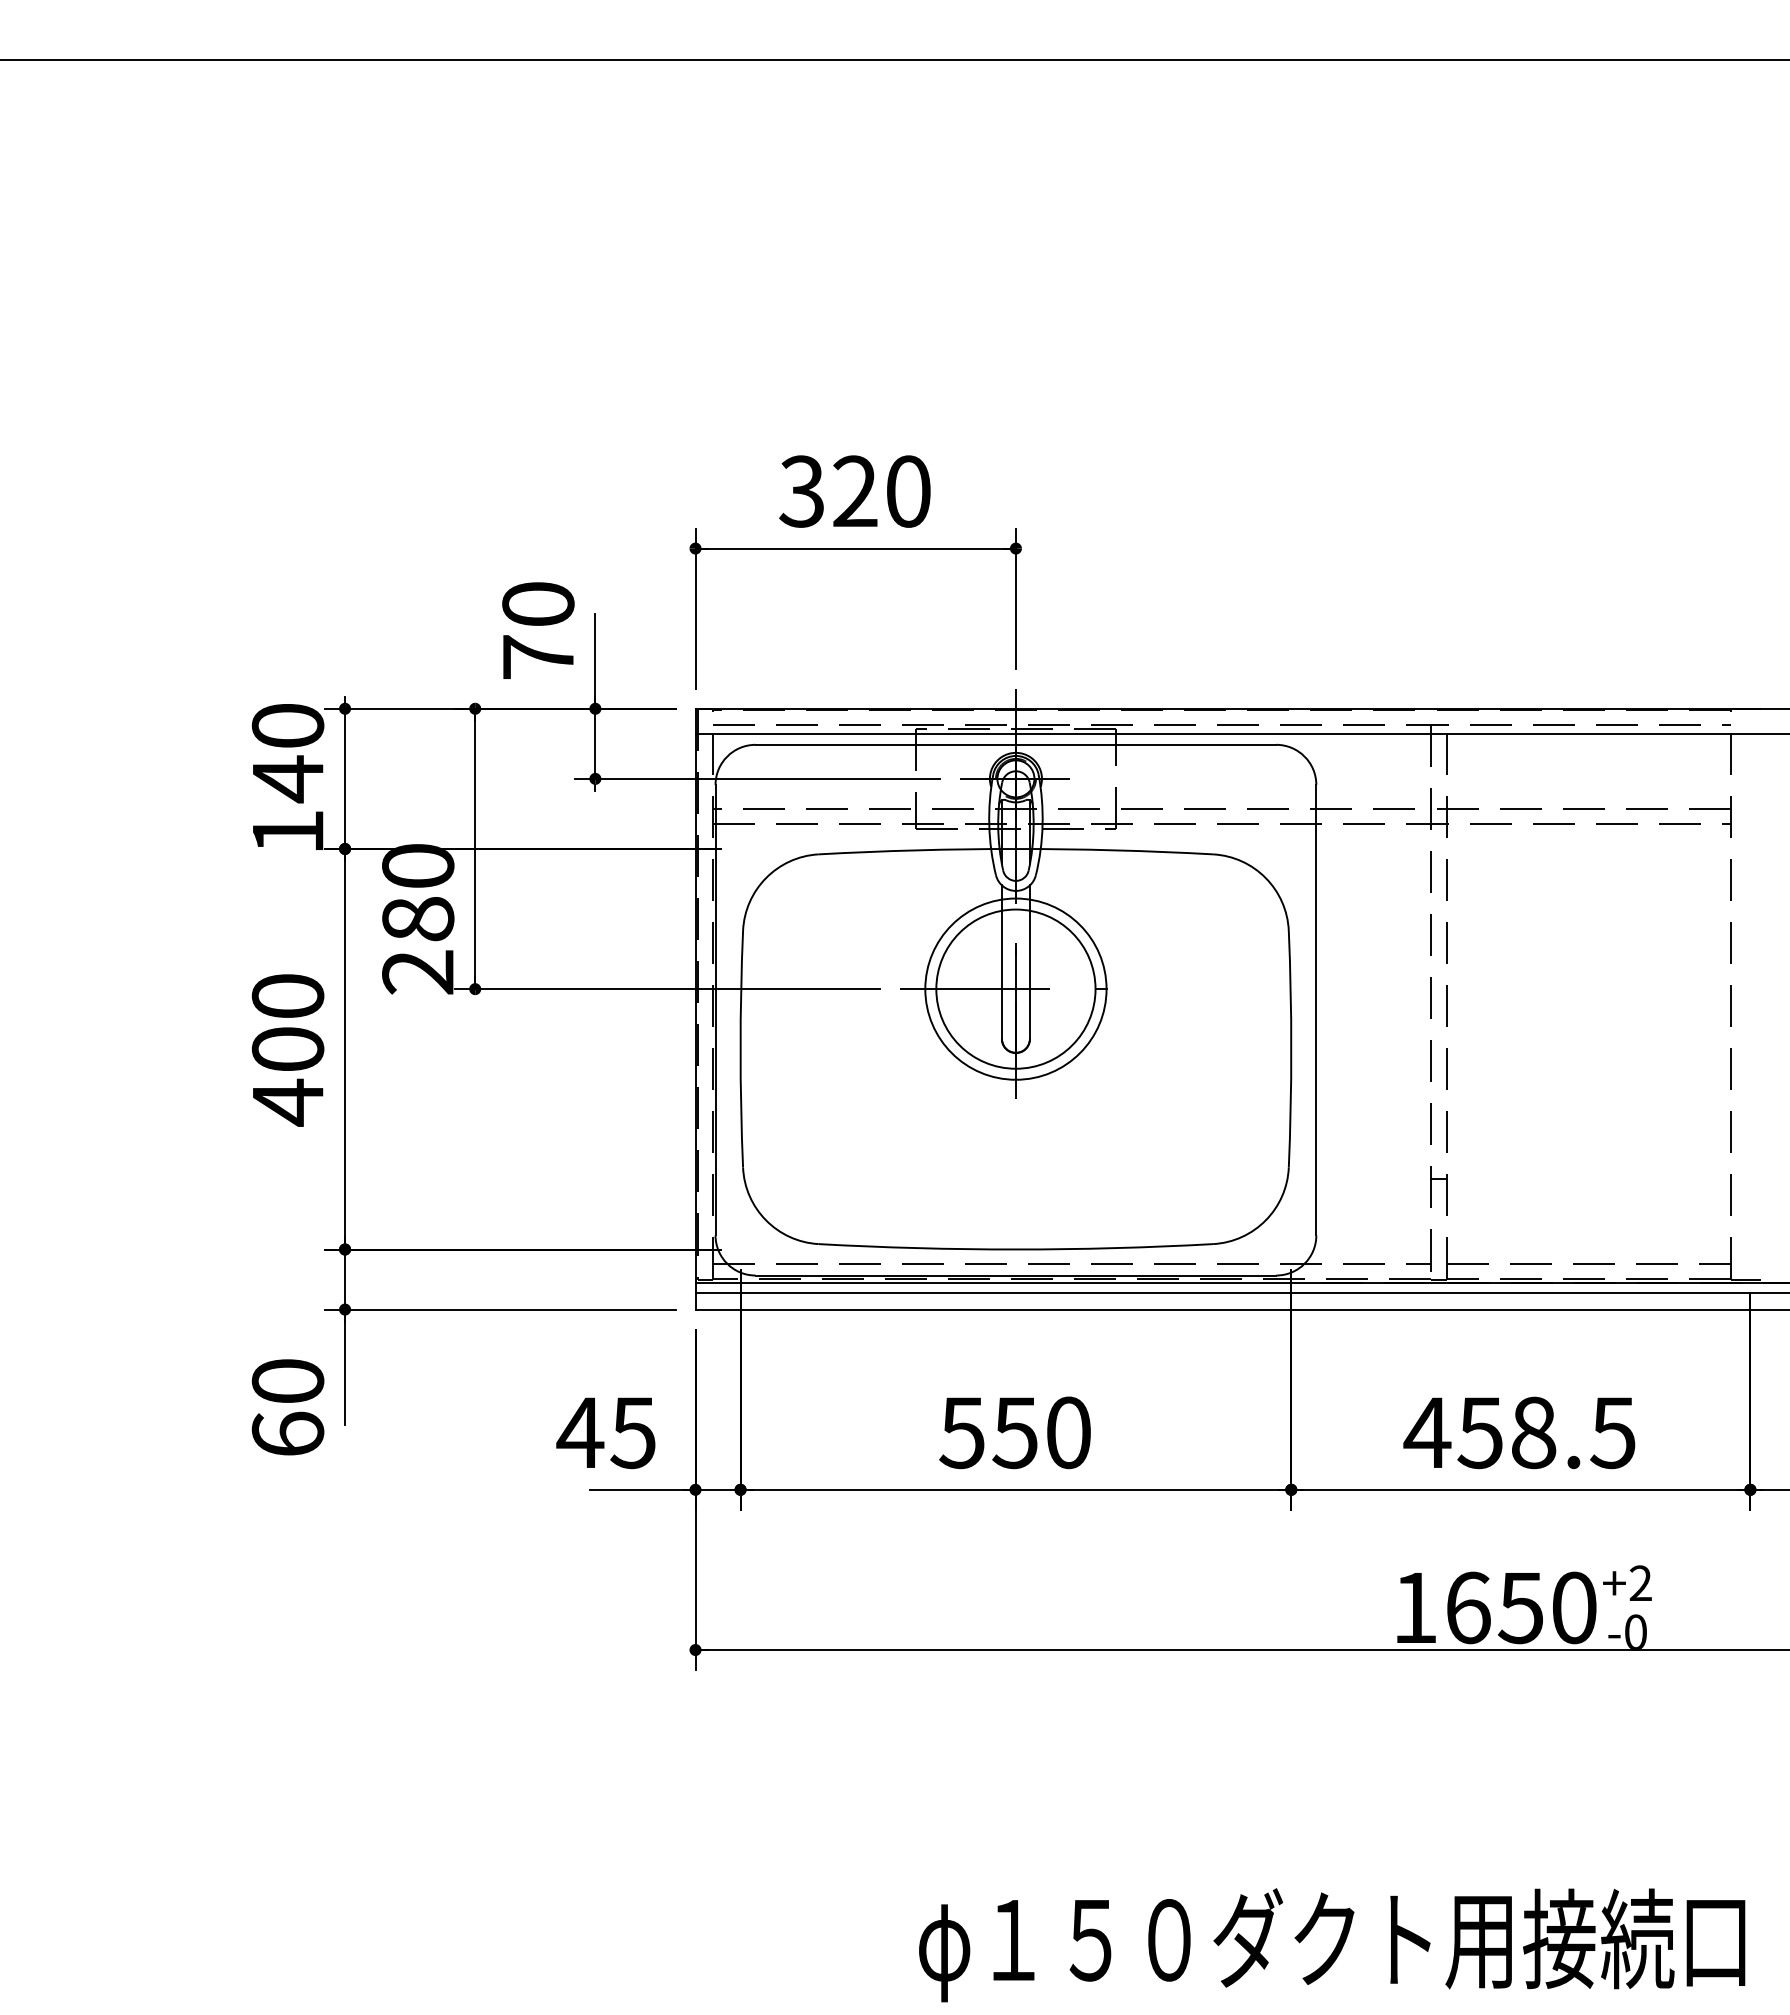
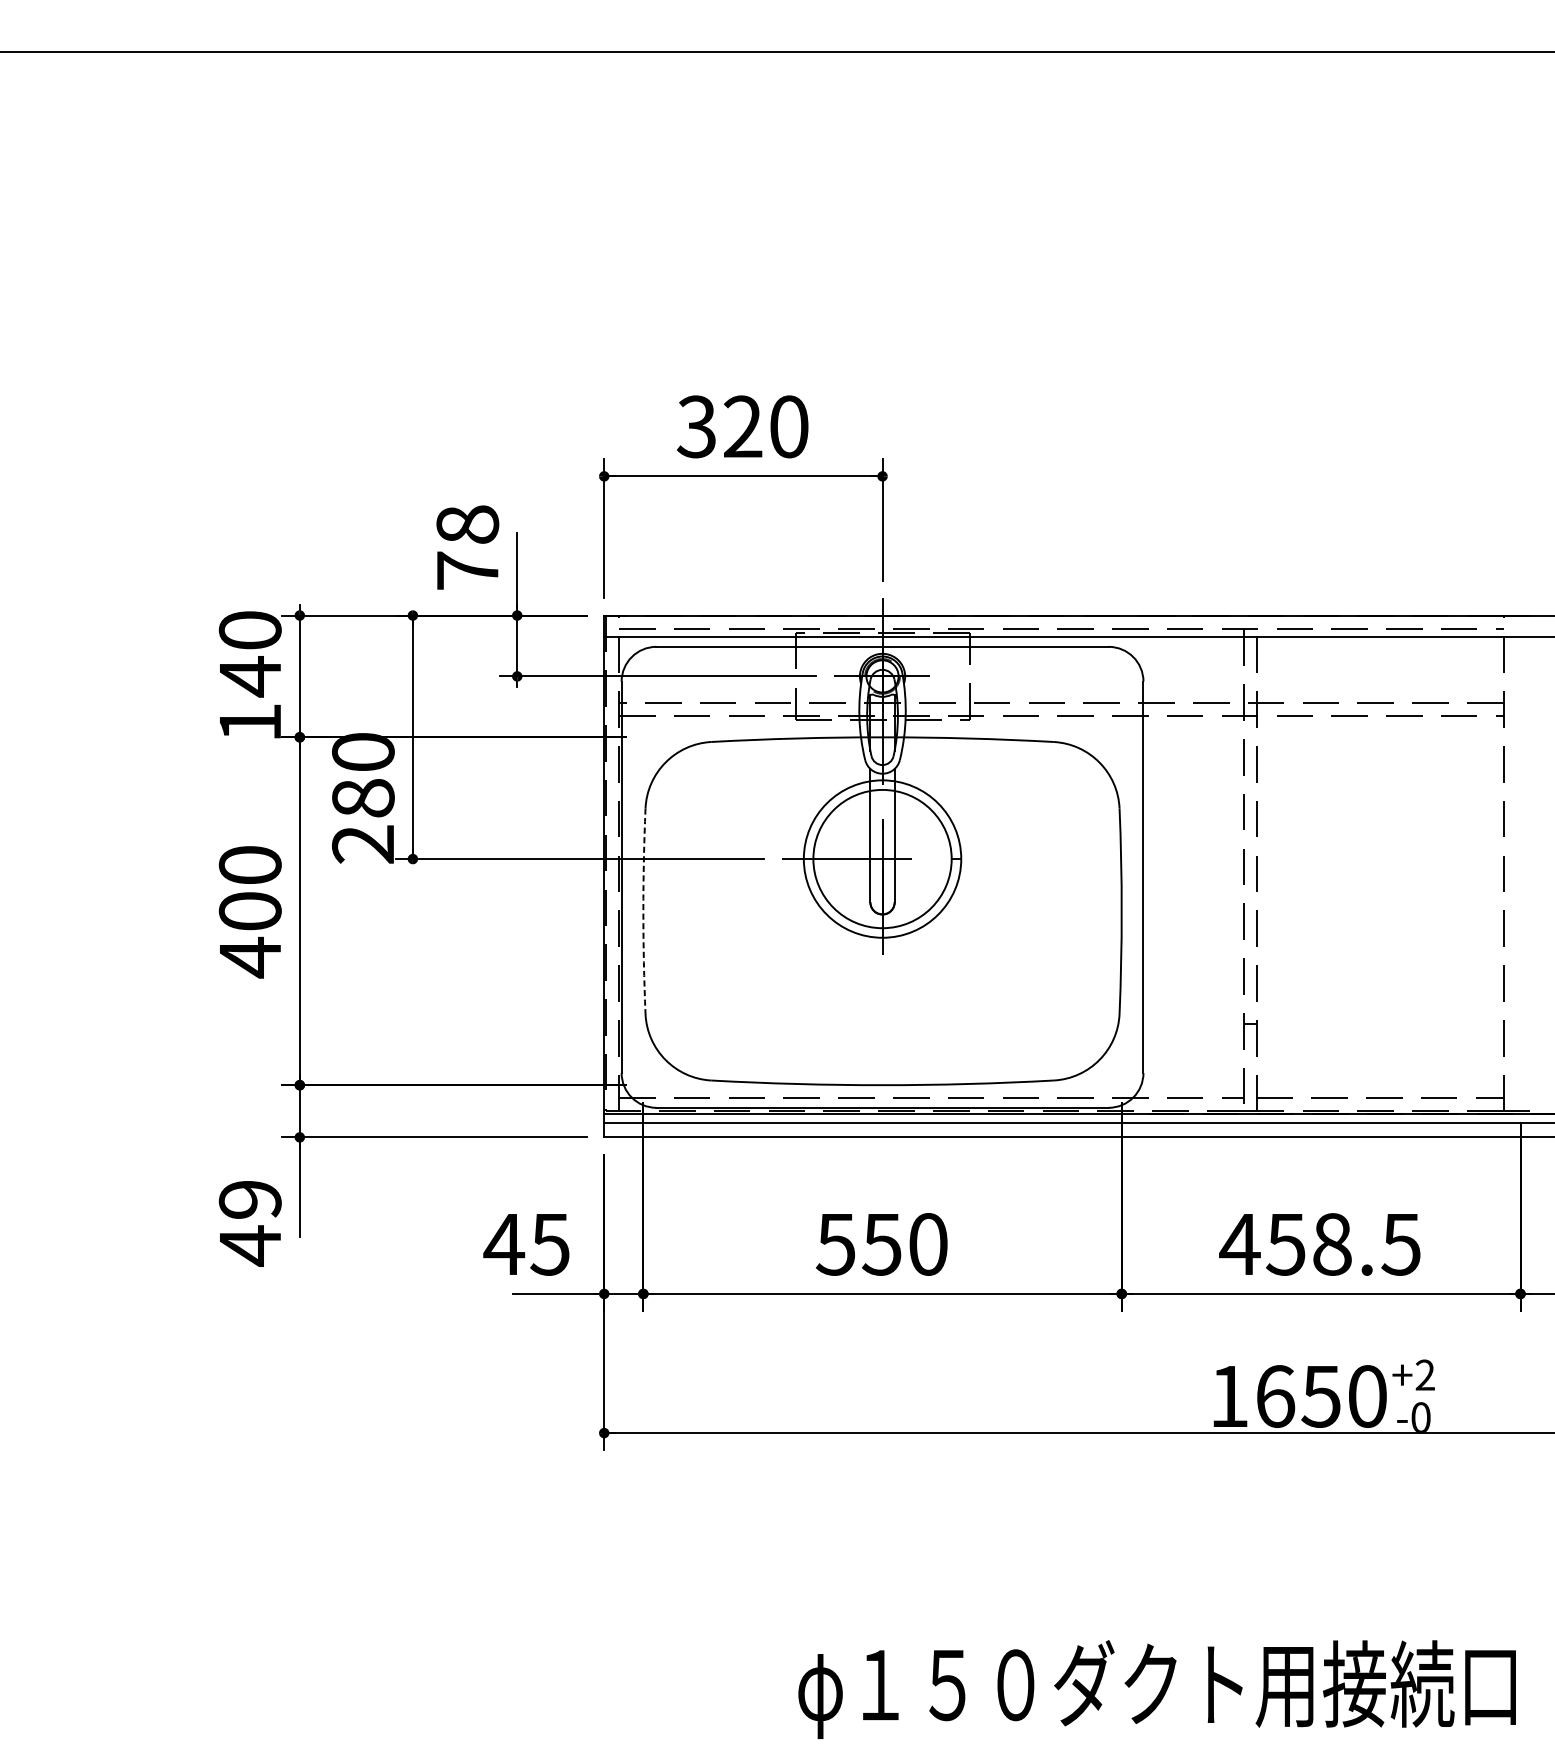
text: (538, 604) -> (467, 524), 70 -> 78
arc: (740, 1049) -> (643, 911), solid -> dashed
text: (287, 1408) -> (249, 1223), 60 -> 49

